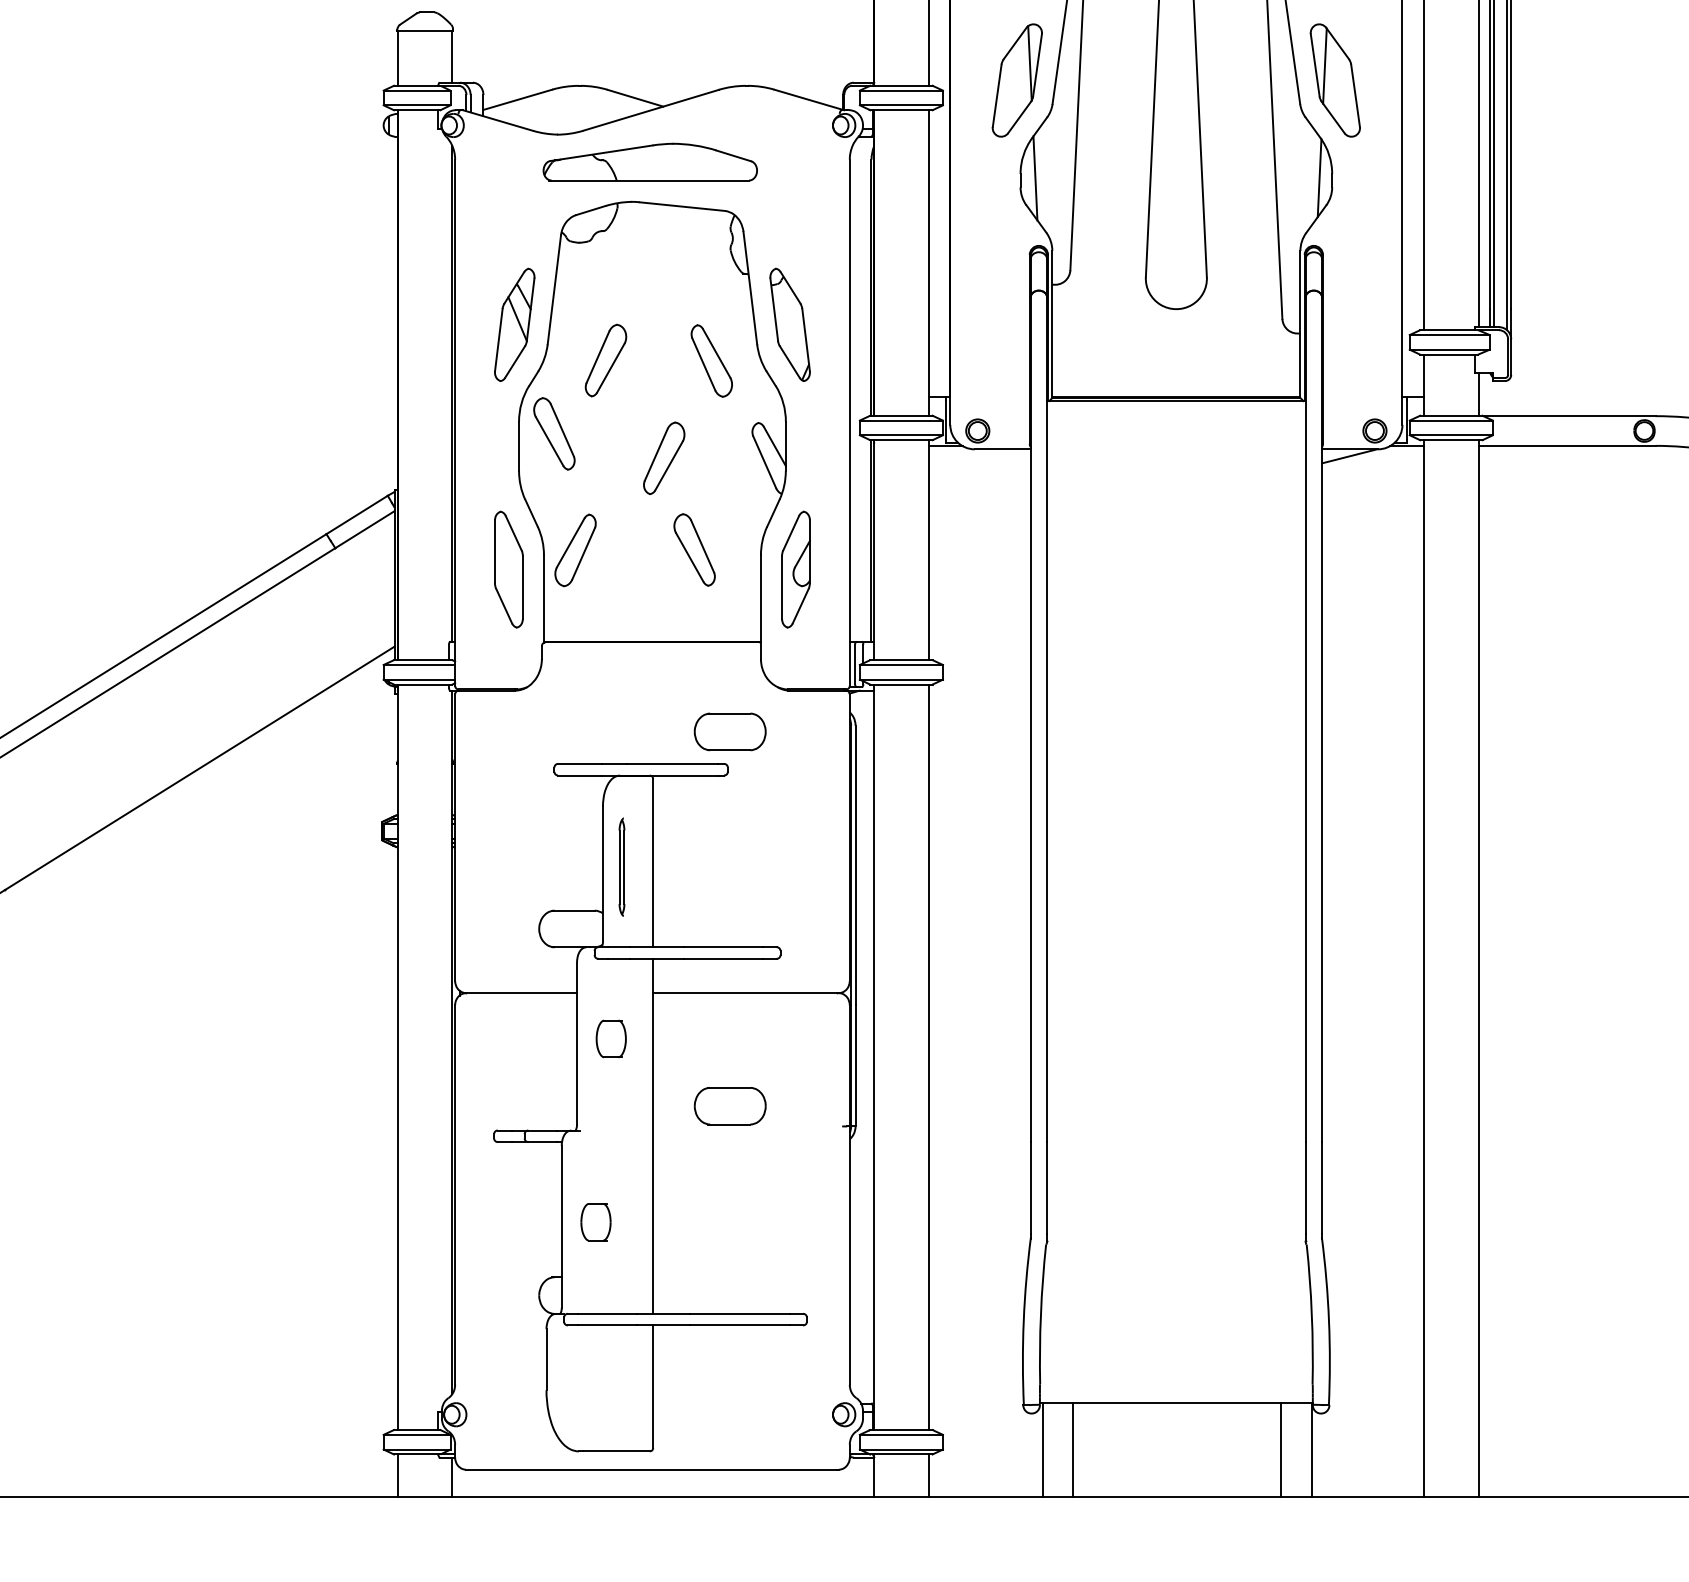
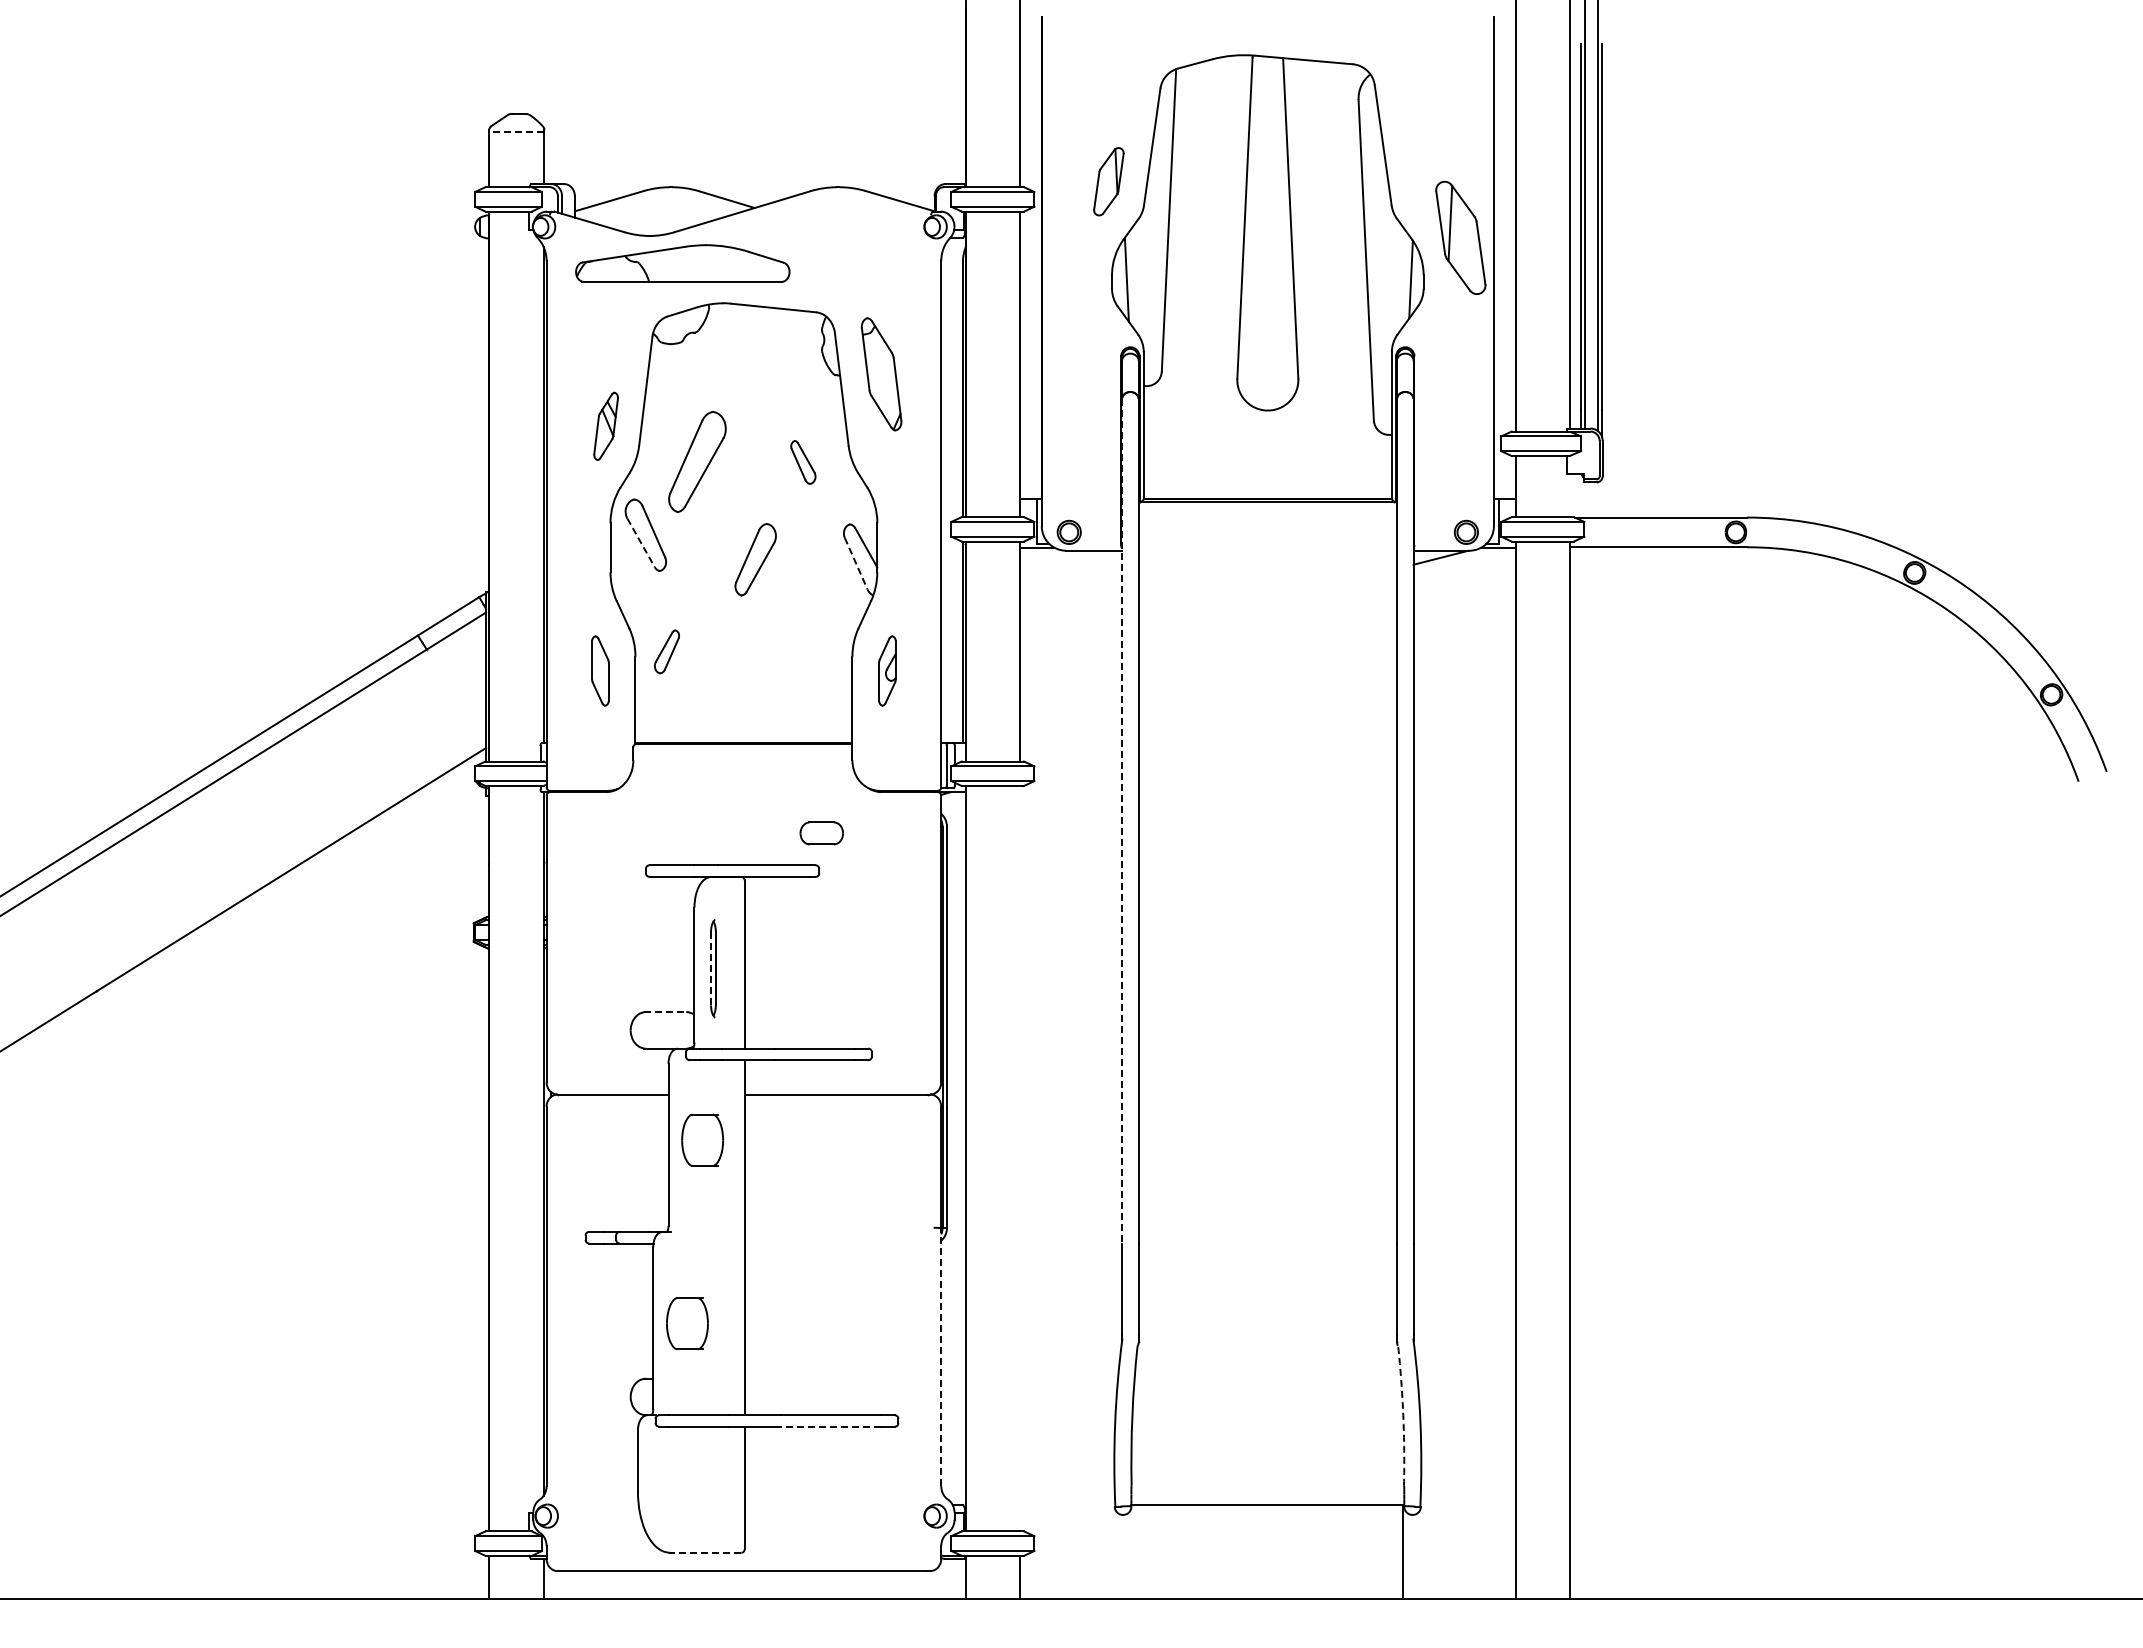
line: (425, 31) -> (516, 132), solid -> dashed
part: (1017, 80) -> (1108, 181), size x0.6
part: (1335, 80) -> (1460, 237), moved
part: (650, 162) -> (682, 263), moved
part: (514, 325) -> (605, 426), size x0.6
part: (790, 325) -> (881, 374), moved
part: (606, 360) -> (697, 461), size x1.4
part: (712, 361) -> (803, 462), size x0.6
line: (1478, 394) -> (1569, 495), removed
line: (550, 441) -> (641, 542), solid -> dashed
line: (765, 463) -> (856, 564), solid -> dashed
part: (575, 550) -> (666, 651), size x0.6
part: (694, 550) -> (785, 651), removed
part: (509, 569) -> (600, 670), size x0.6
part: (796, 569) -> (887, 670), size x0.6
line: (1031, 720) -> (1122, 821), solid -> dashed
part: (730, 732) -> (821, 833), size x0.6
line: (620, 867) -> (711, 968), solid -> dashed
line: (574, 911) -> (665, 1012), solid -> dashed
part: (611, 1039) -> (702, 1140), size x1.4
line: (929, 1057) -> (1020, 1158), removed
part: (730, 1106) -> (821, 1207), removed
part: (596, 1222) -> (687, 1323), size x1.4
line: (850, 1255) -> (941, 1356), solid -> dashed
arc: (1312, 1314) -> (1403, 1415), solid -> dashed
line: (740, 1325) -> (831, 1426), solid -> dashed
line: (1043, 1450) -> (1134, 1551), removed
line: (1073, 1450) -> (1164, 1551), removed
line: (1281, 1450) -> (1372, 1551), removed
line: (616, 1451) -> (707, 1552), solid -> dashed

